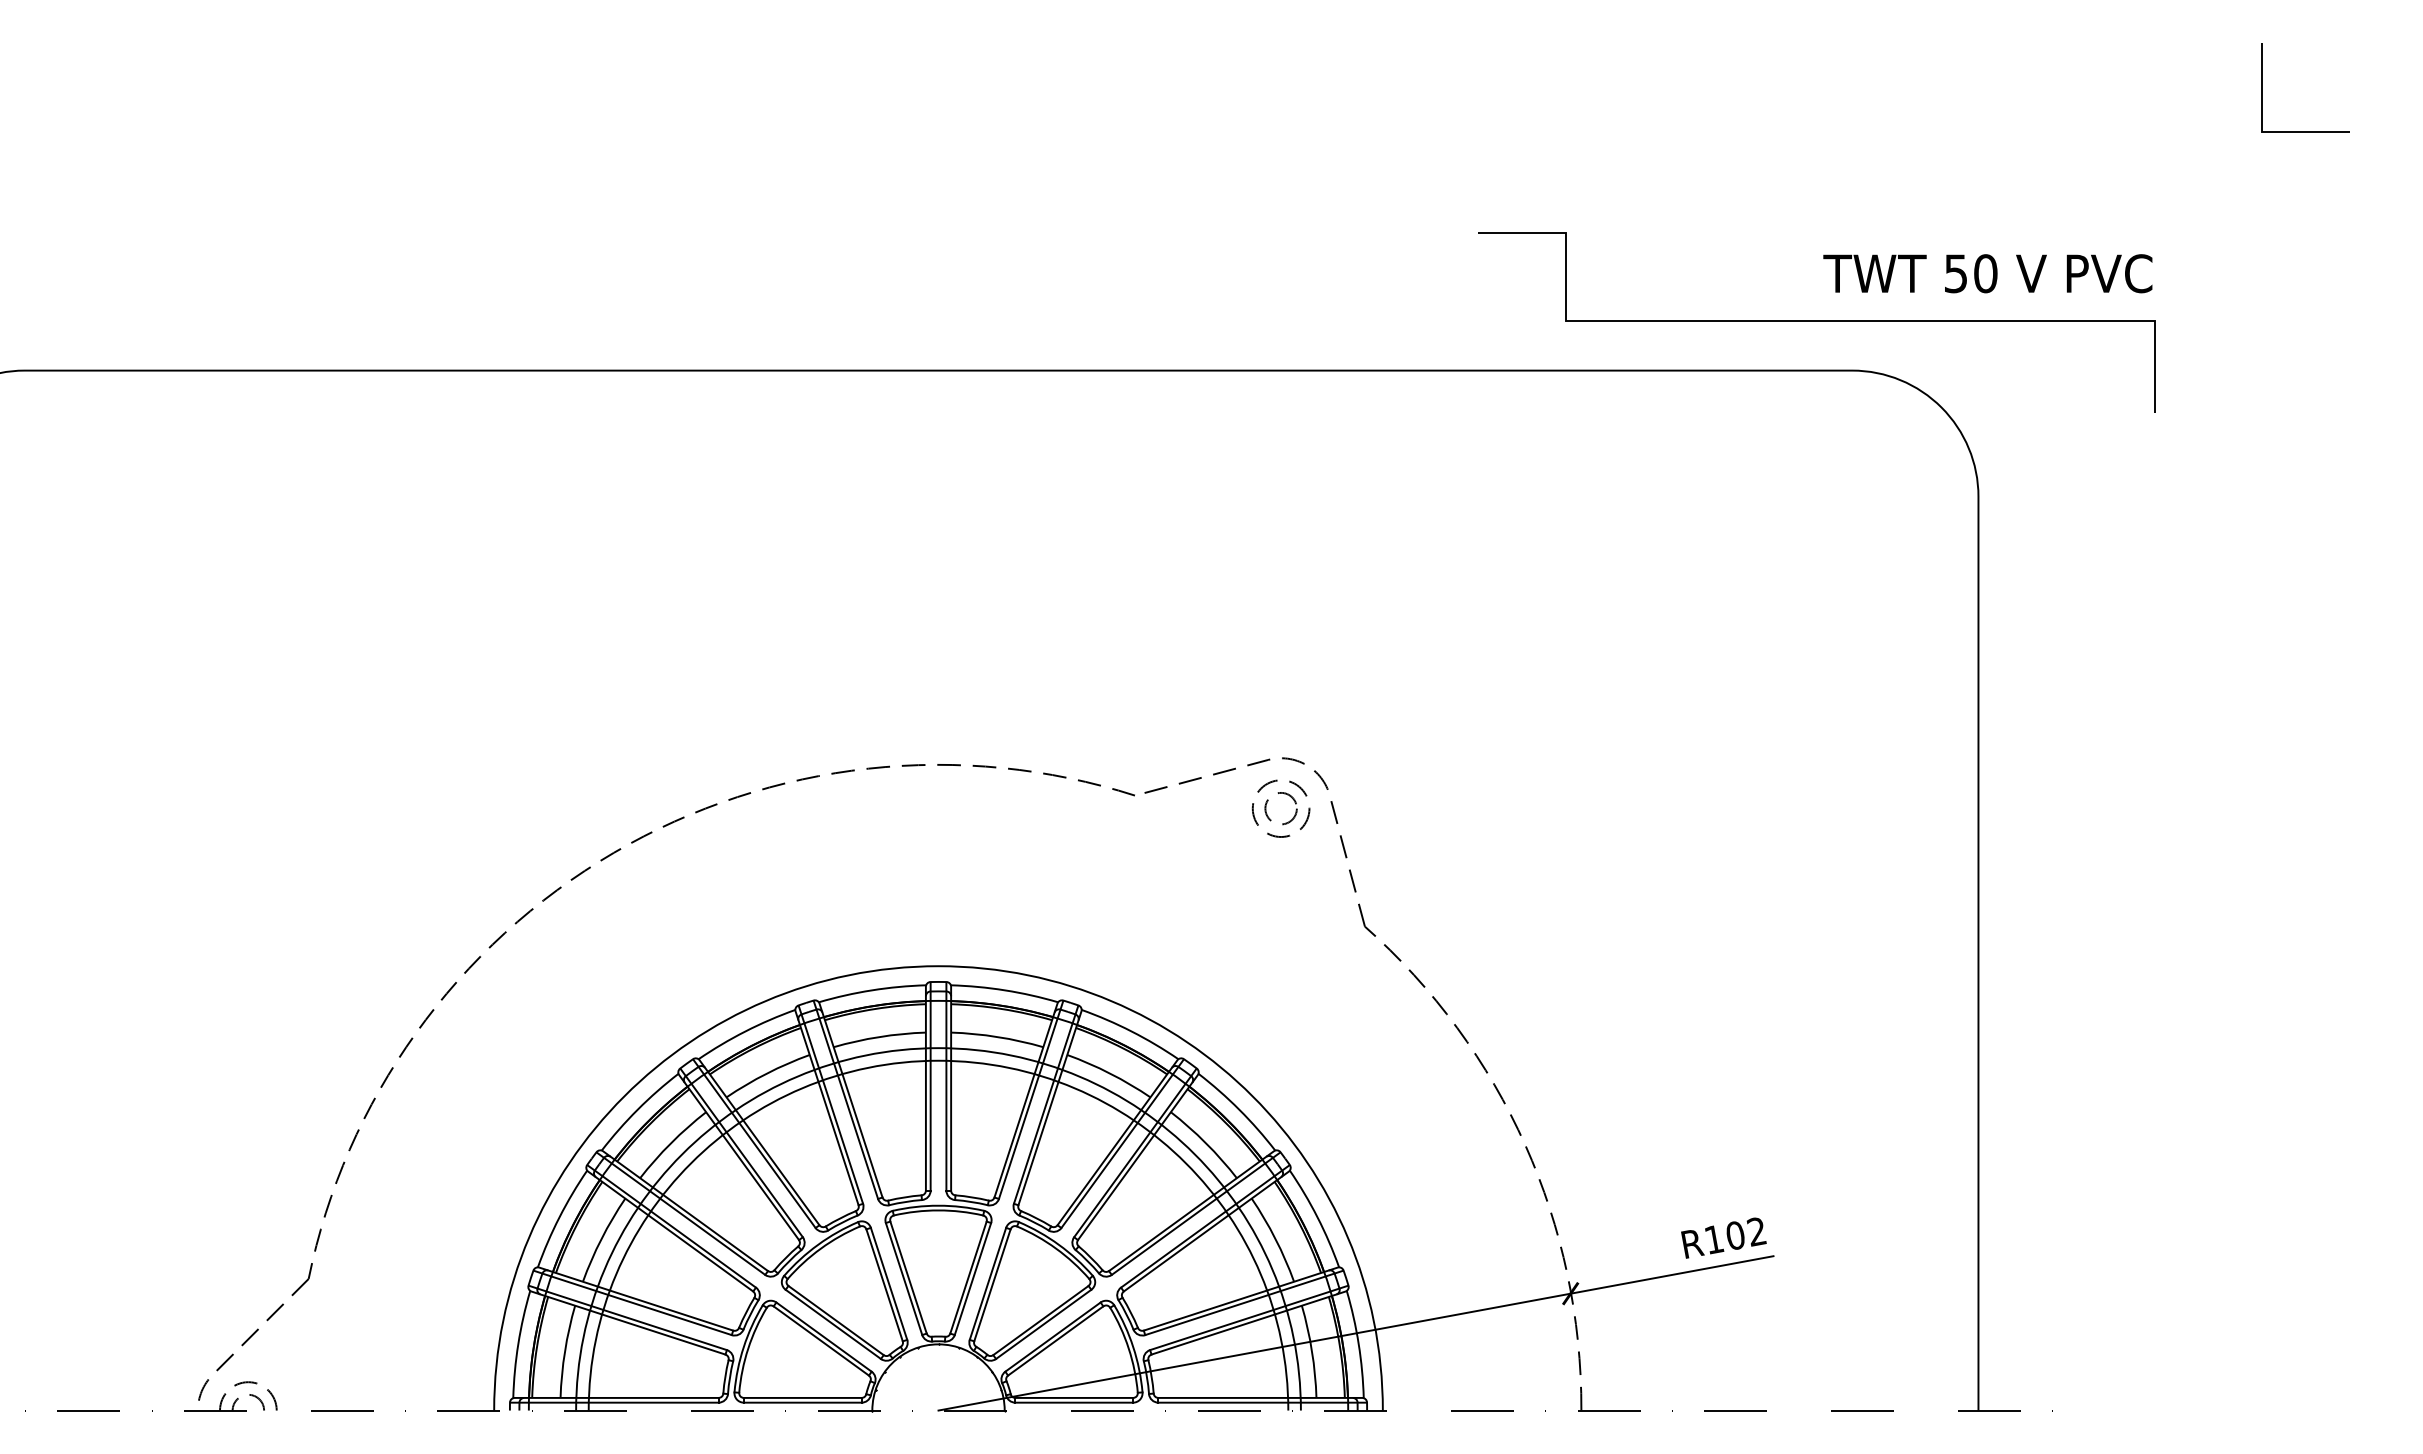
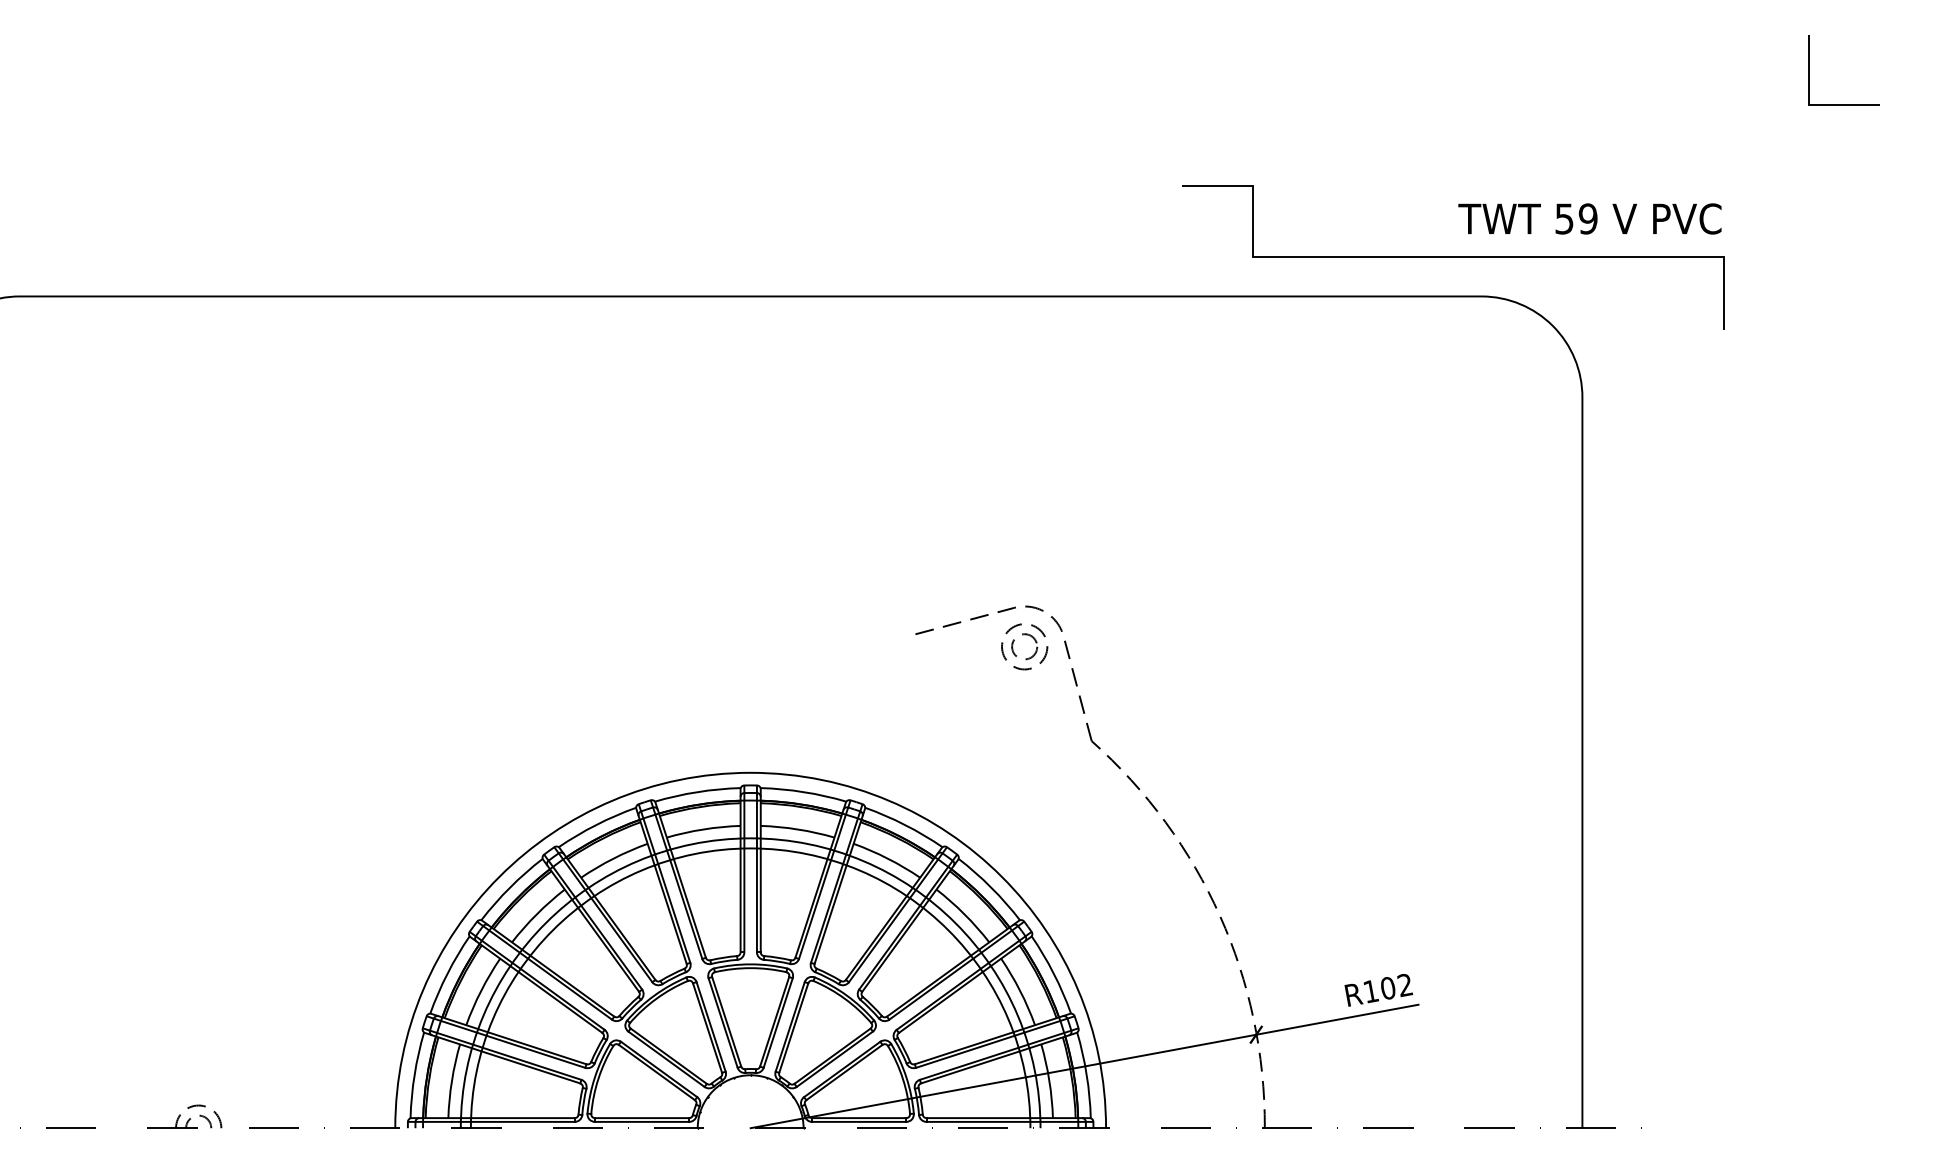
text: (1985, 273) -> (1588, 218), 50 -> 59
part: (523, 918) -> (418, 734), removed

